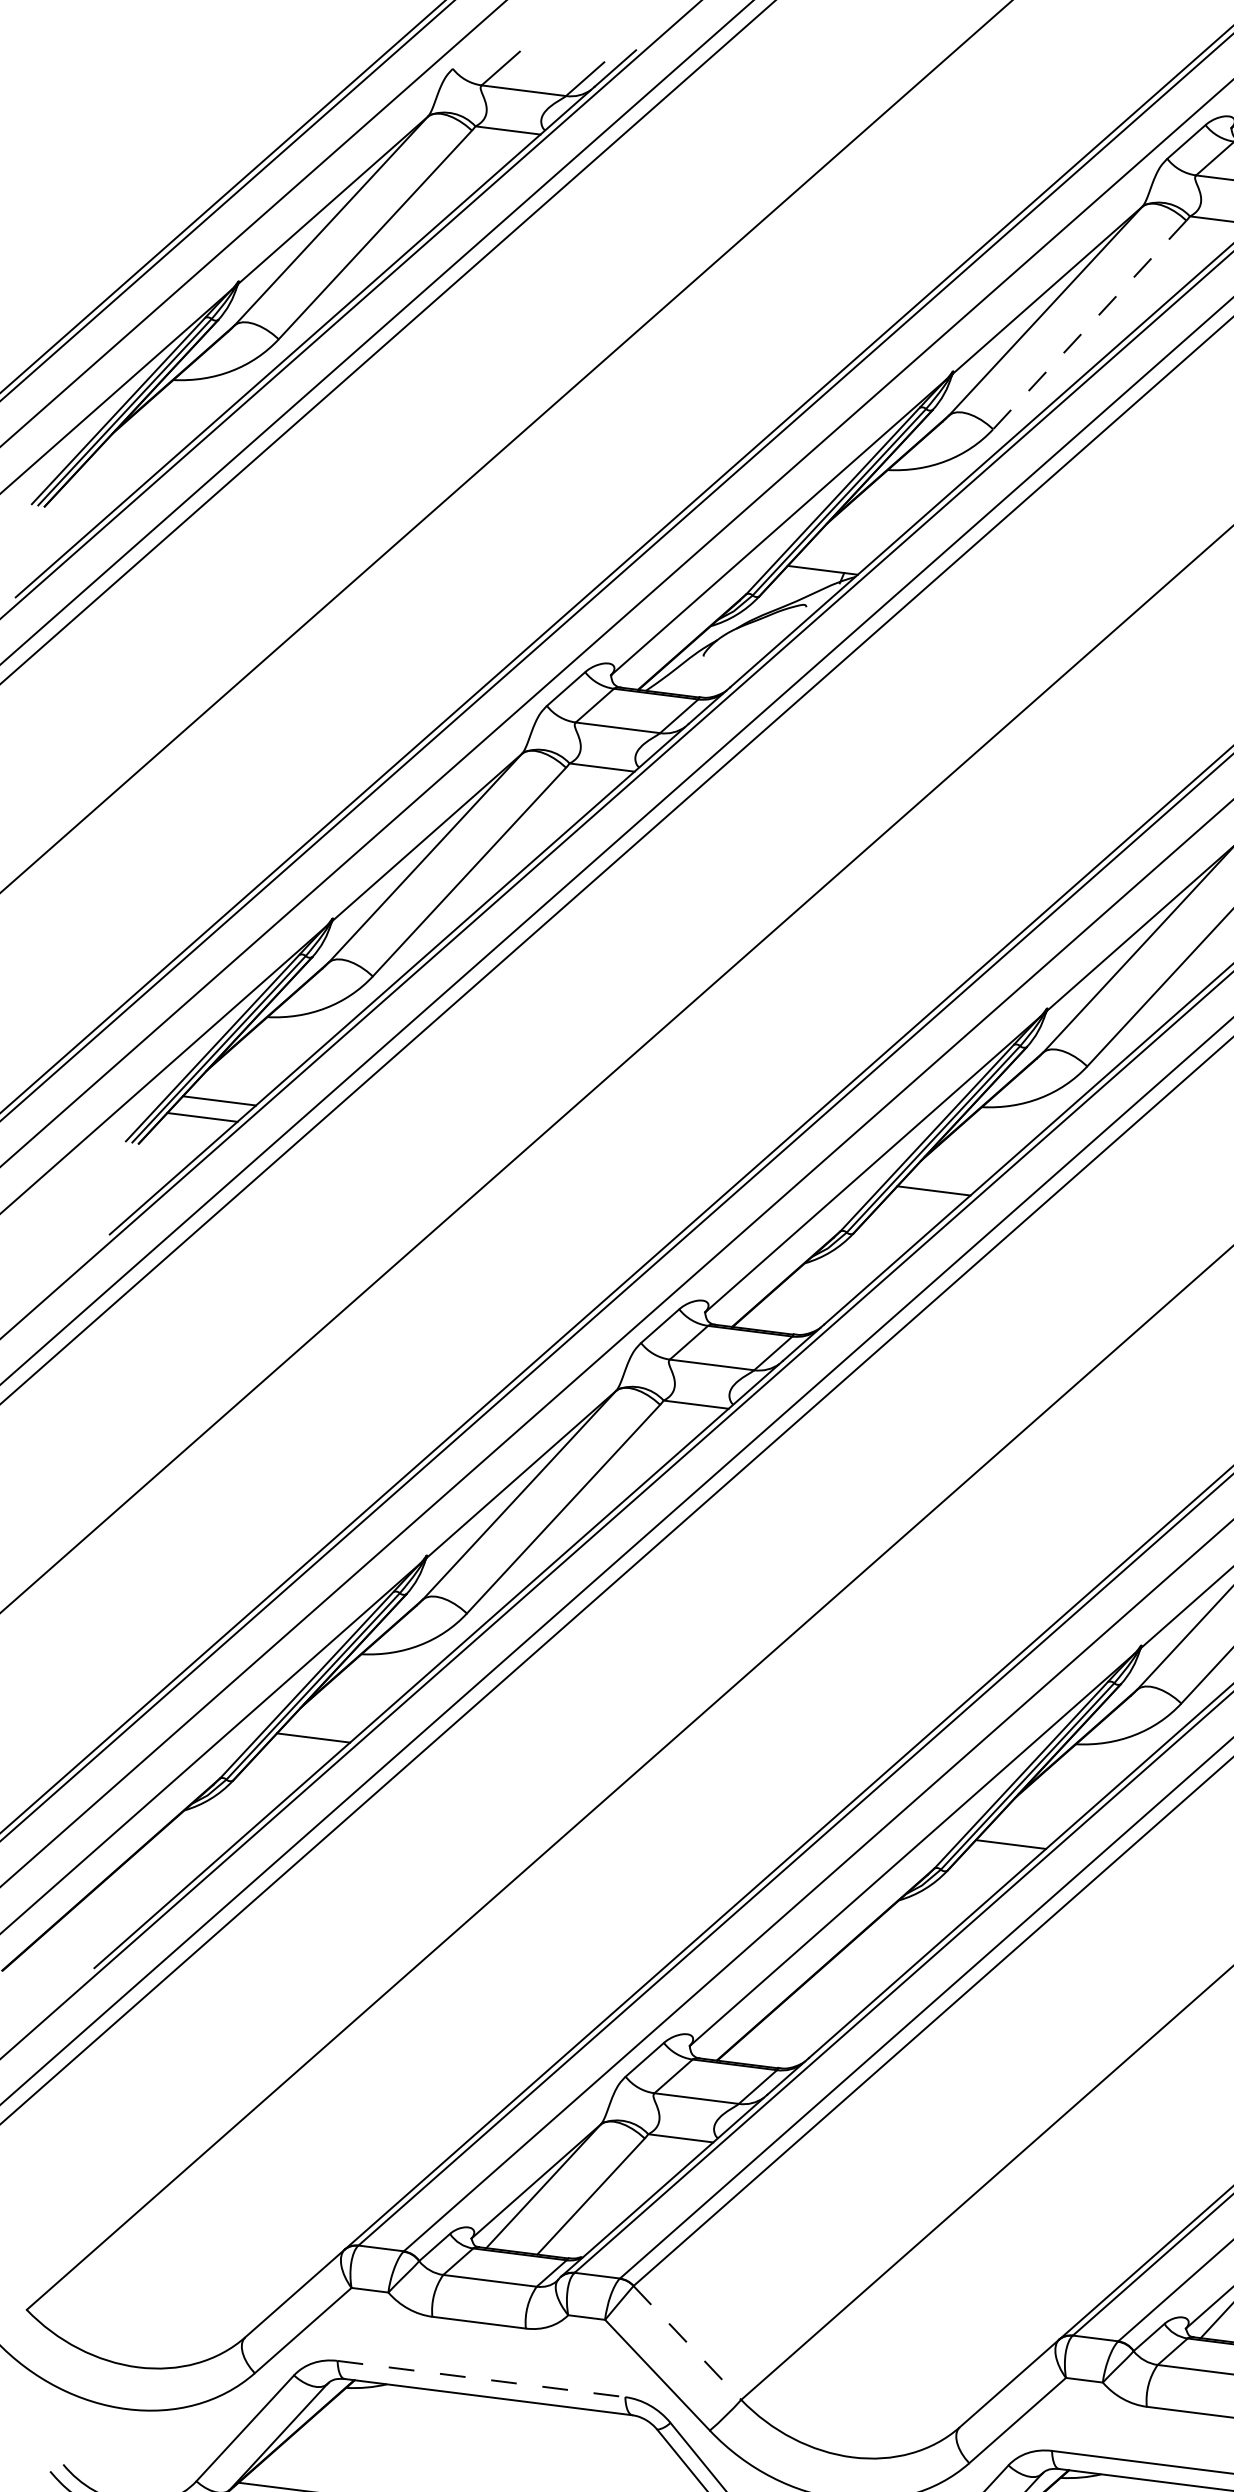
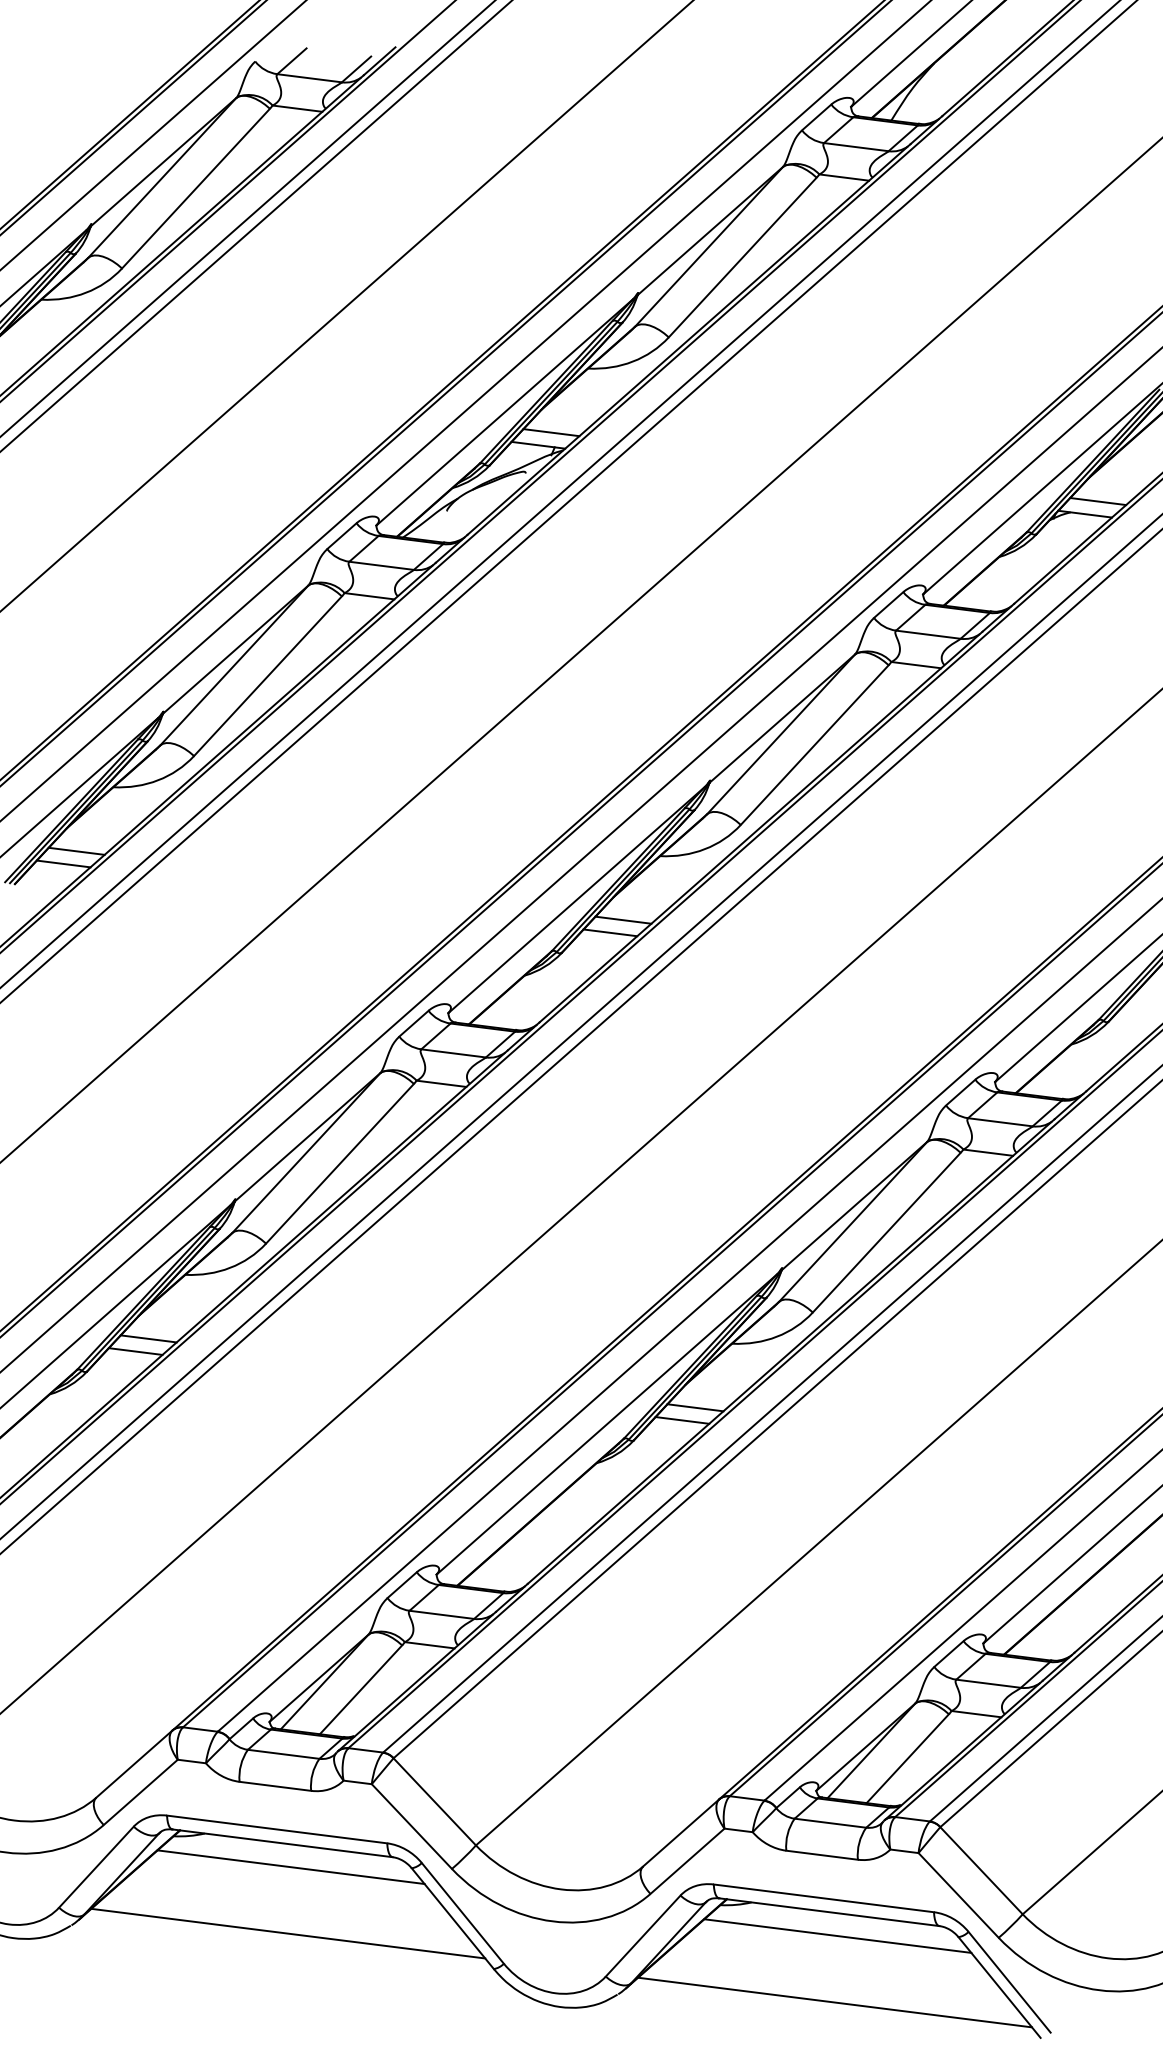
line: (1089, 324) -> (742, 257), dashed -> solid
line: (839, 553) -> (551, 432), added
line: (917, 1206) -> (610, 932), added
line: (296, 1754) -> (135, 1351), added
line: (1028, 1827) -> (695, 1407), added
line: (687, 2342) -> (434, 1801), dashed -> solid
line: (481, 2379) -> (277, 1829), dashed -> solid
line: (498, 2428) -> (290, 1867), added

